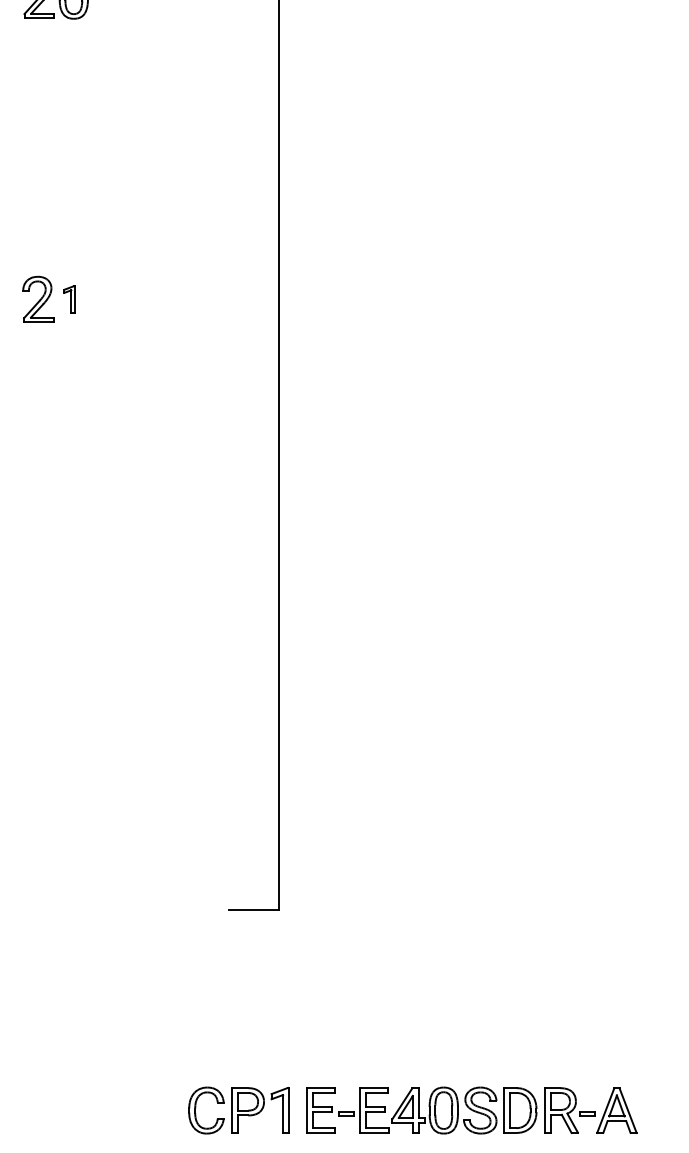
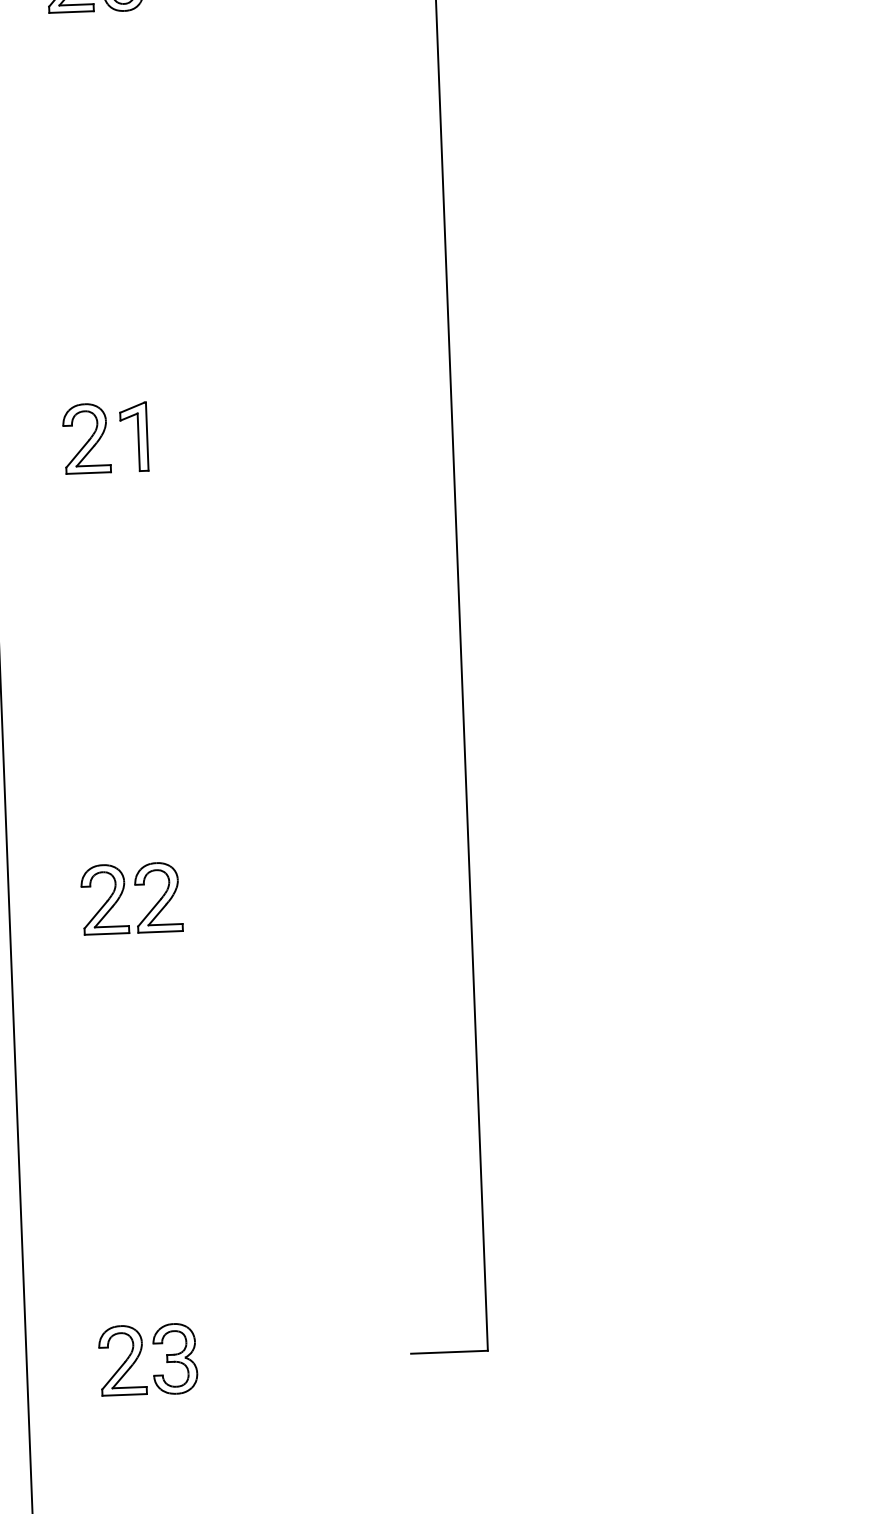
part: (69, 299) -> (133, 436), size x1.67
part: (55, 603) -> (130, 898), added
part: (55, 907) -> (148, 1359), added

